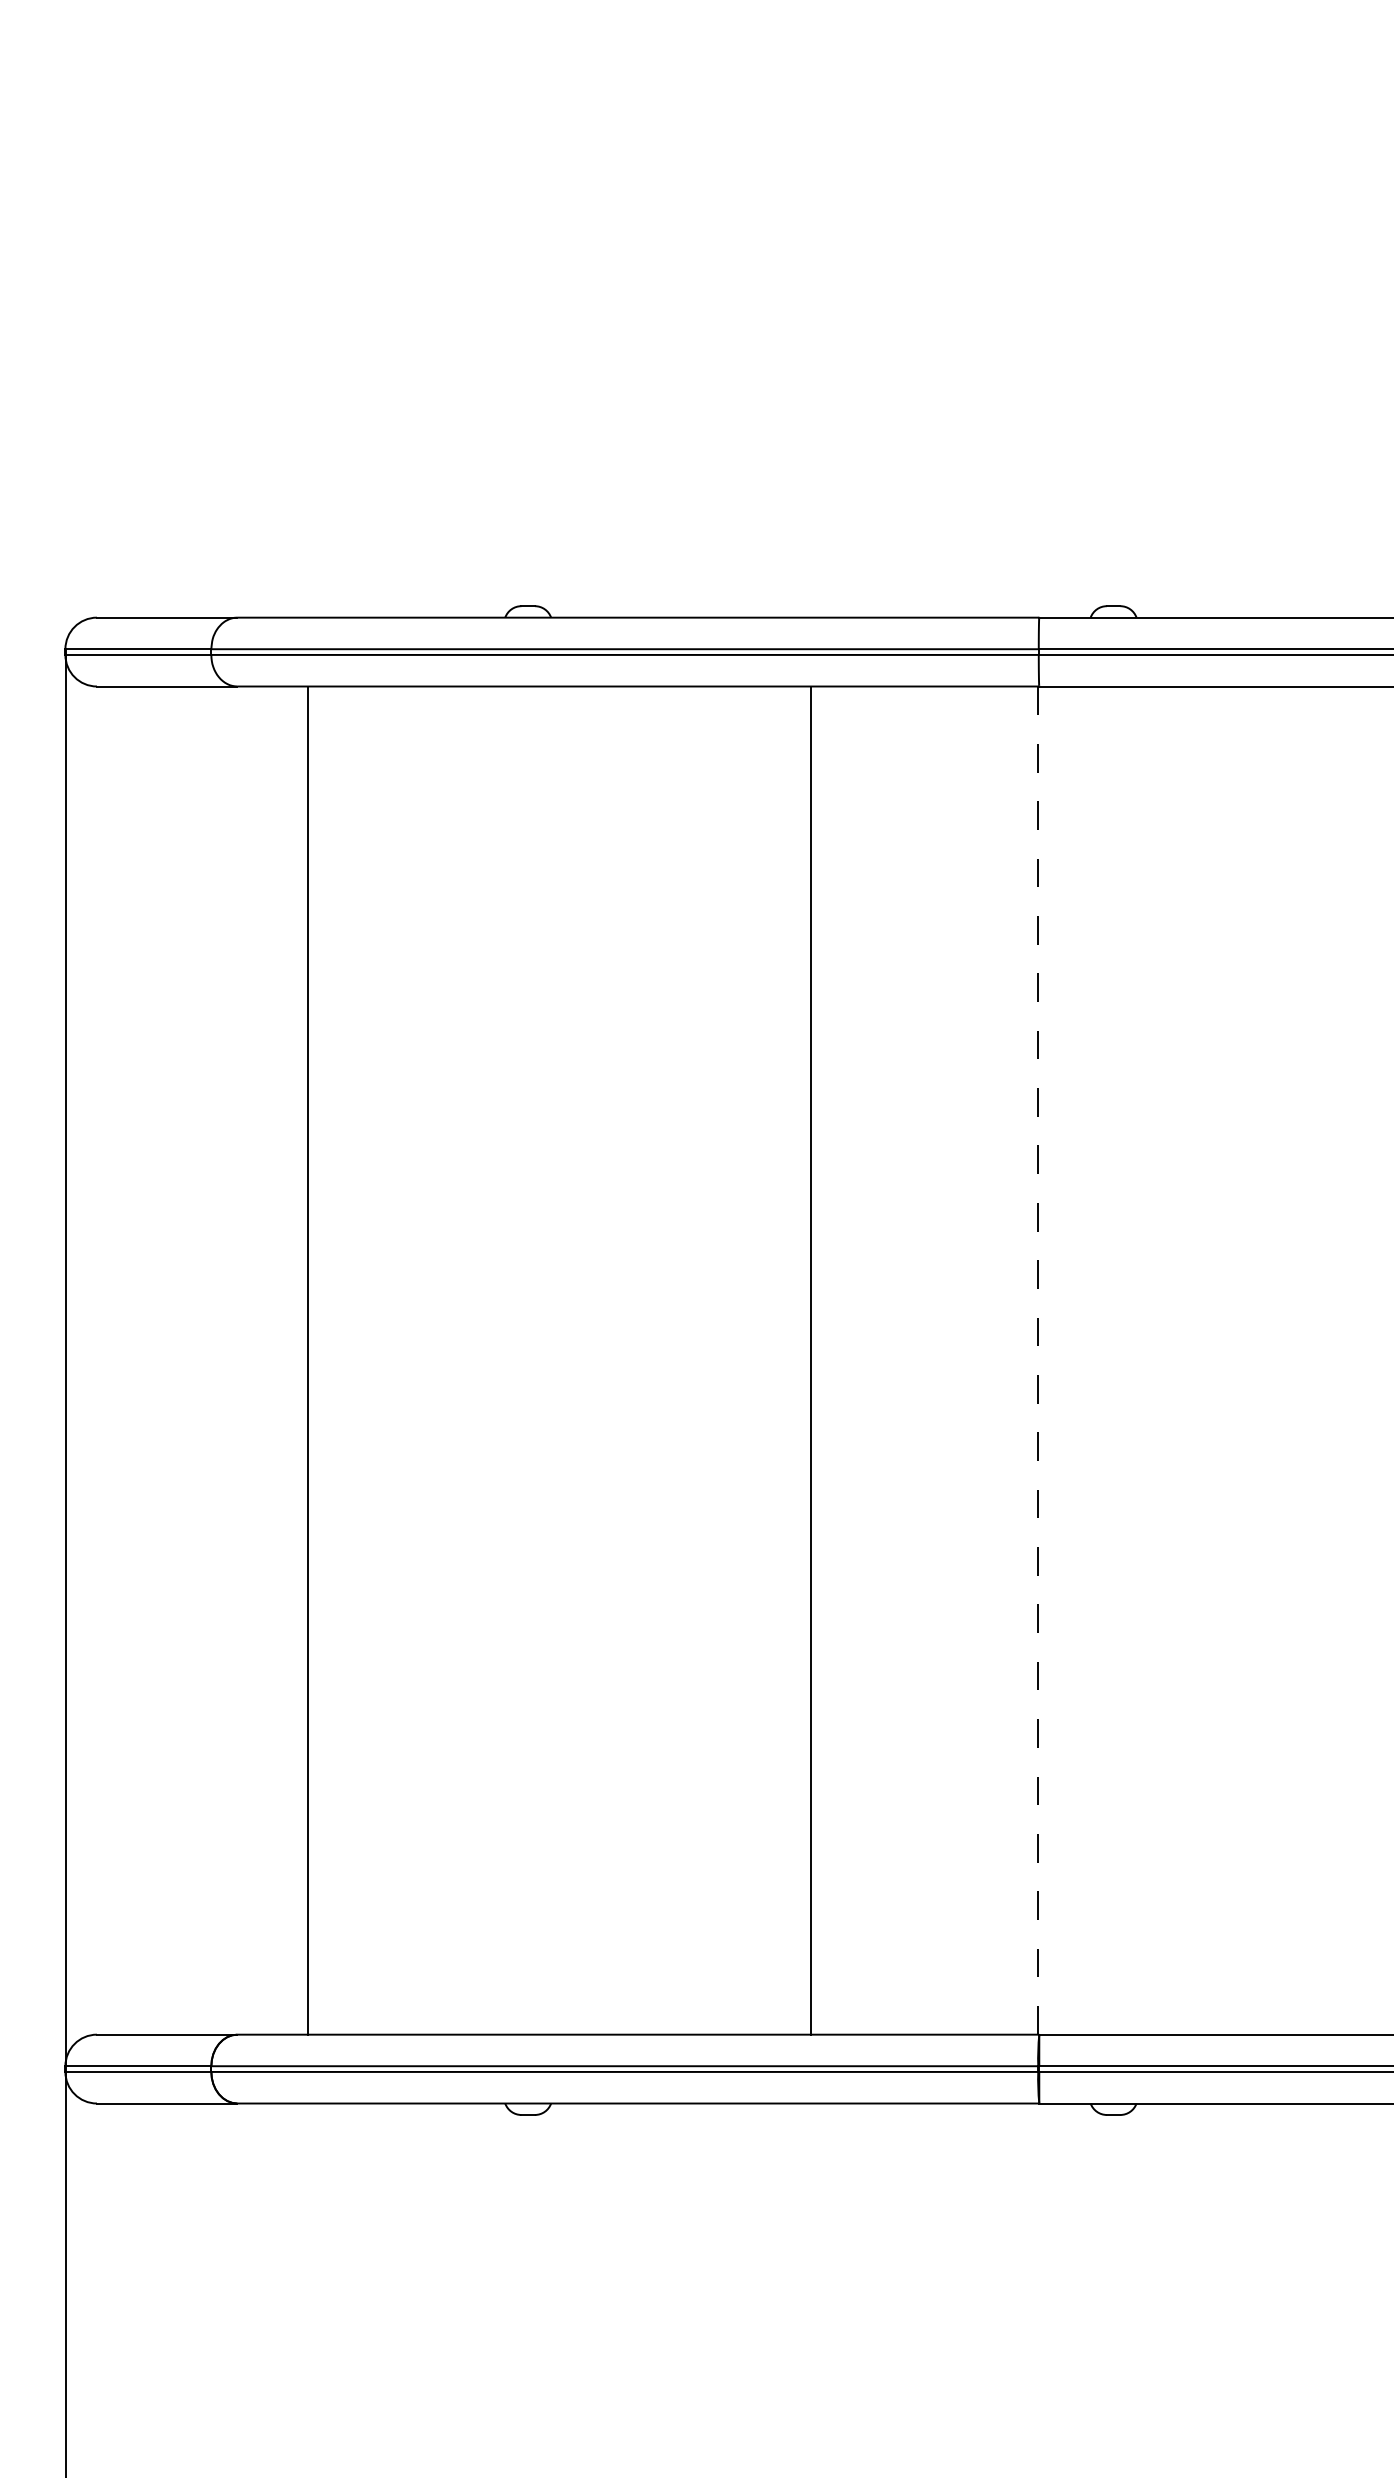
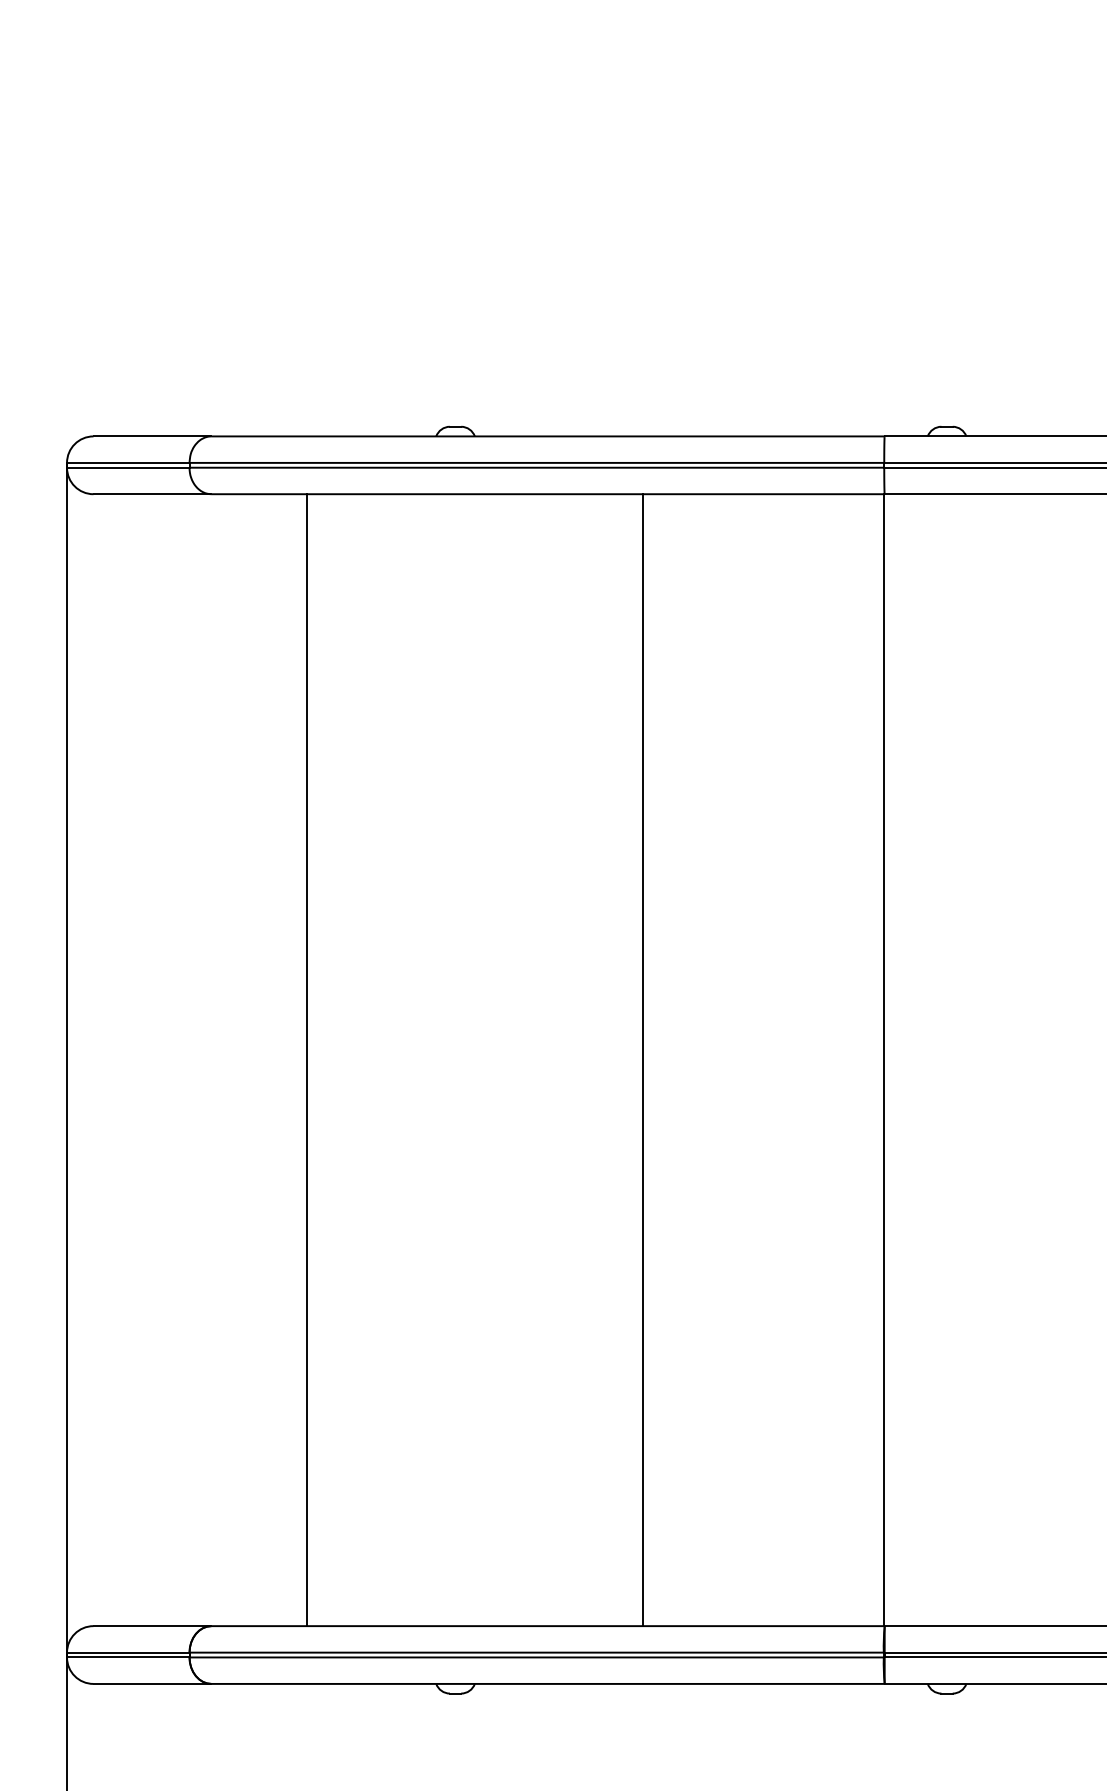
line: (308, 1360) -> (307, 1060), moved
line: (811, 1360) -> (643, 1060), moved
line: (1038, 1361) -> (884, 1060), dashed -> solid

